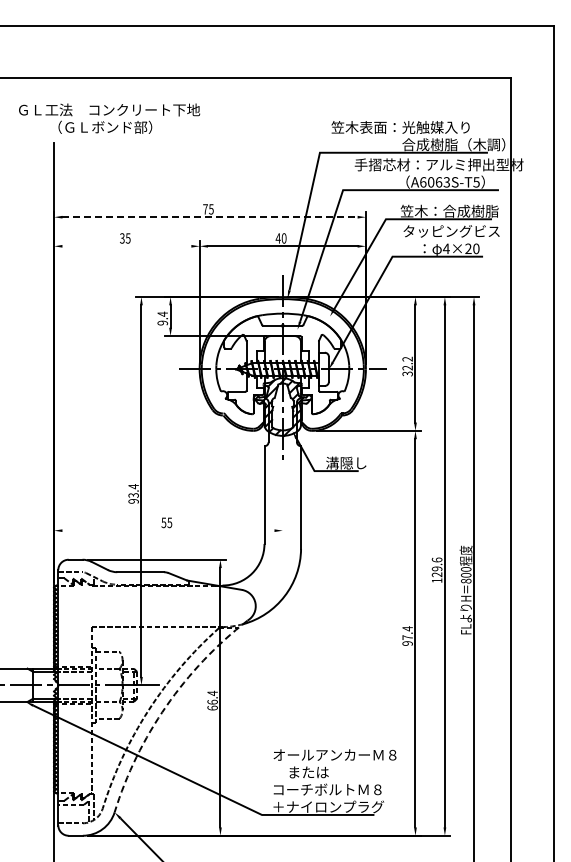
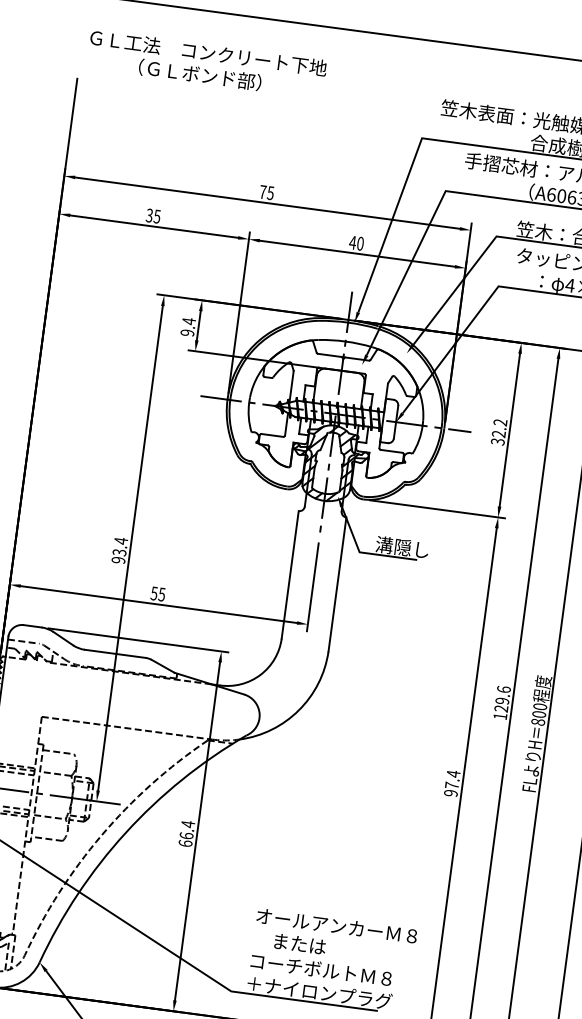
text: (109, 118) -> (207, 64), moved
line: (210, 217) -> (268, 203), dashed -> solid
line: (126, 246) -> (153, 226), added
line: (282, 501) -> (312, 586), added
line: (168, 530) -> (158, 604), added
arc: (166, 706) -> (125, 833), dashed -> solid

